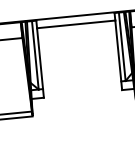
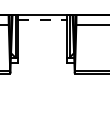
line: (77, 25) -> (43, 20), solid -> dashed

